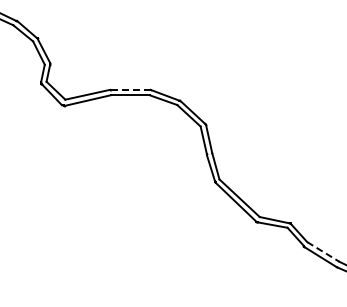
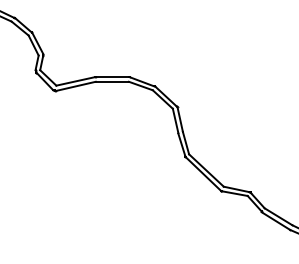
line: (130, 89) -> (112, 76), dashed -> solid
line: (323, 251) -> (278, 216), dashed -> solid

